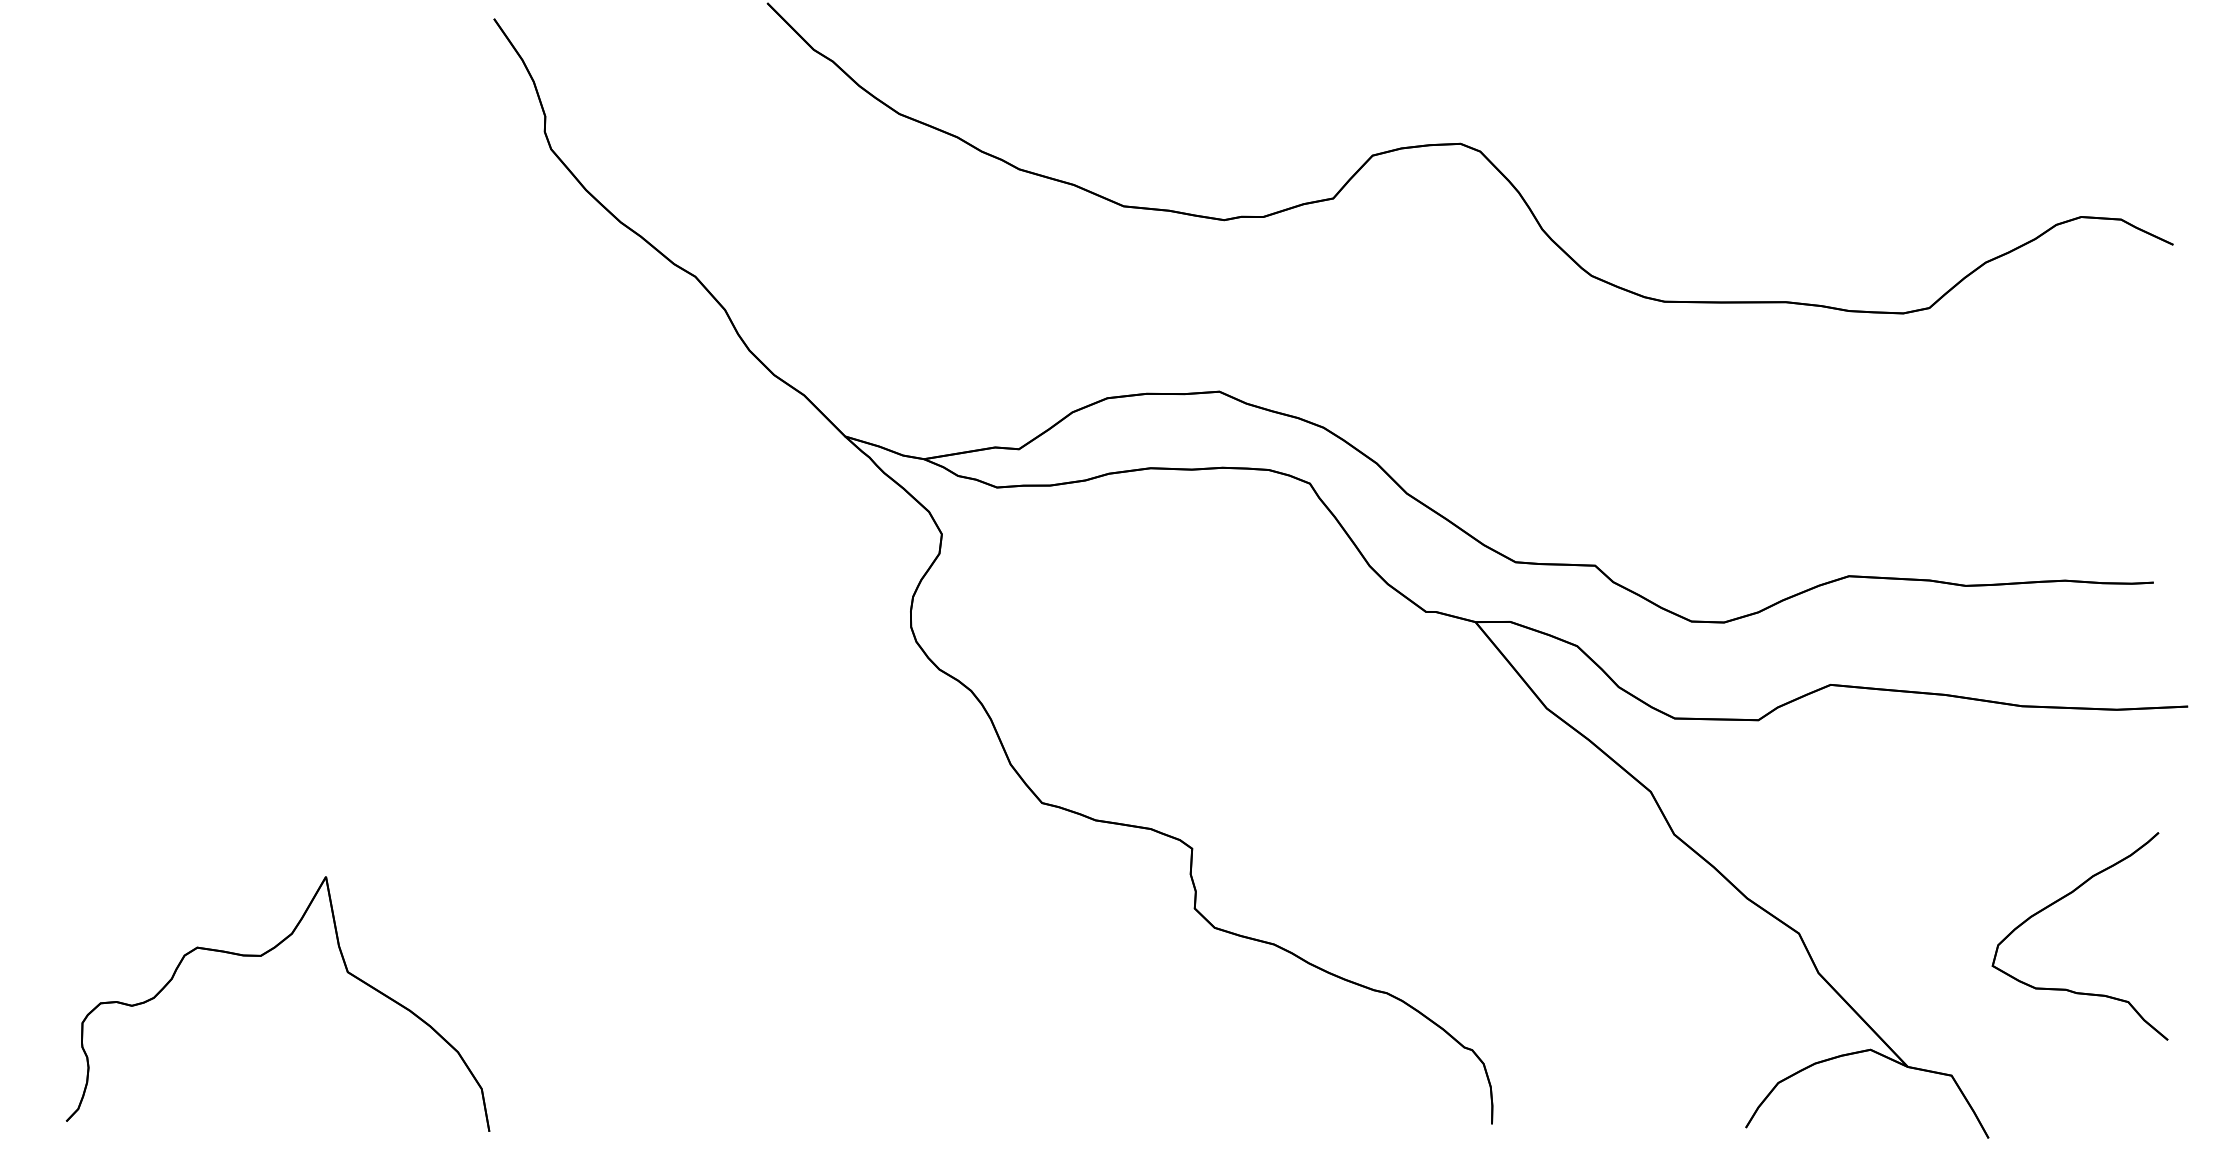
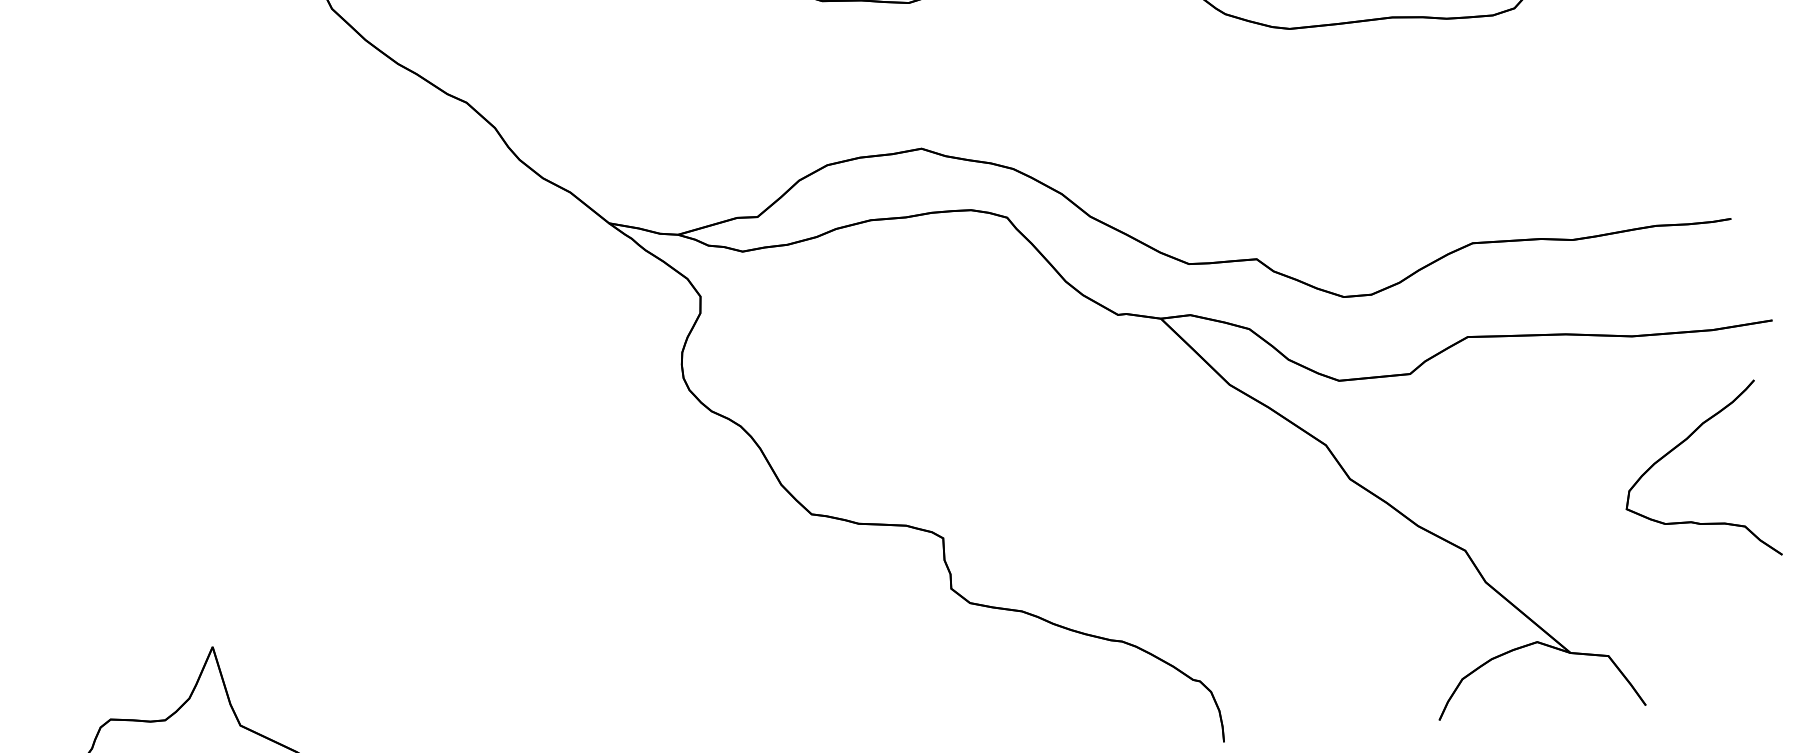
part: (2057, 902) -> (1675, 449), moved

